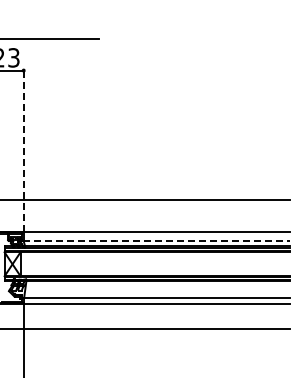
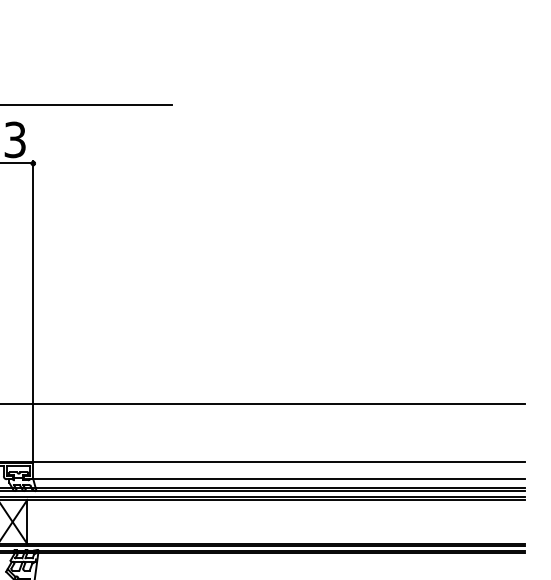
line: (23, 149) -> (32, 309), dashed -> solid
line: (156, 241) -> (279, 479), dashed -> solid

